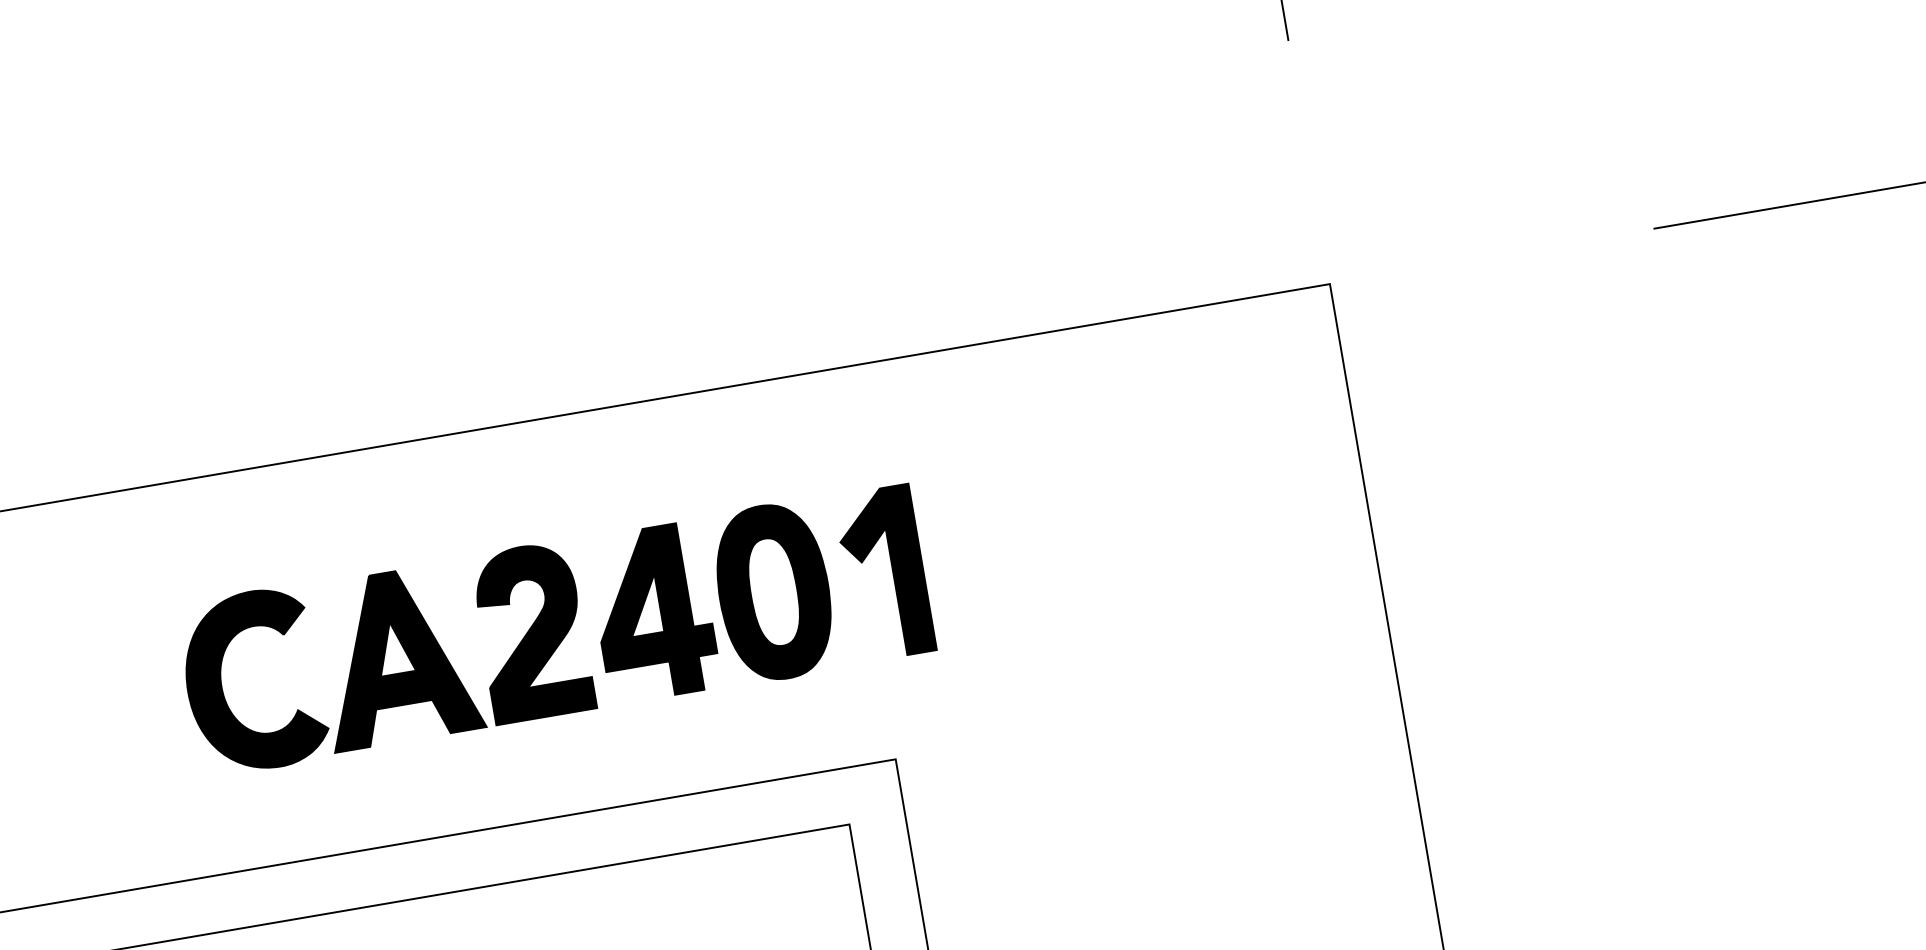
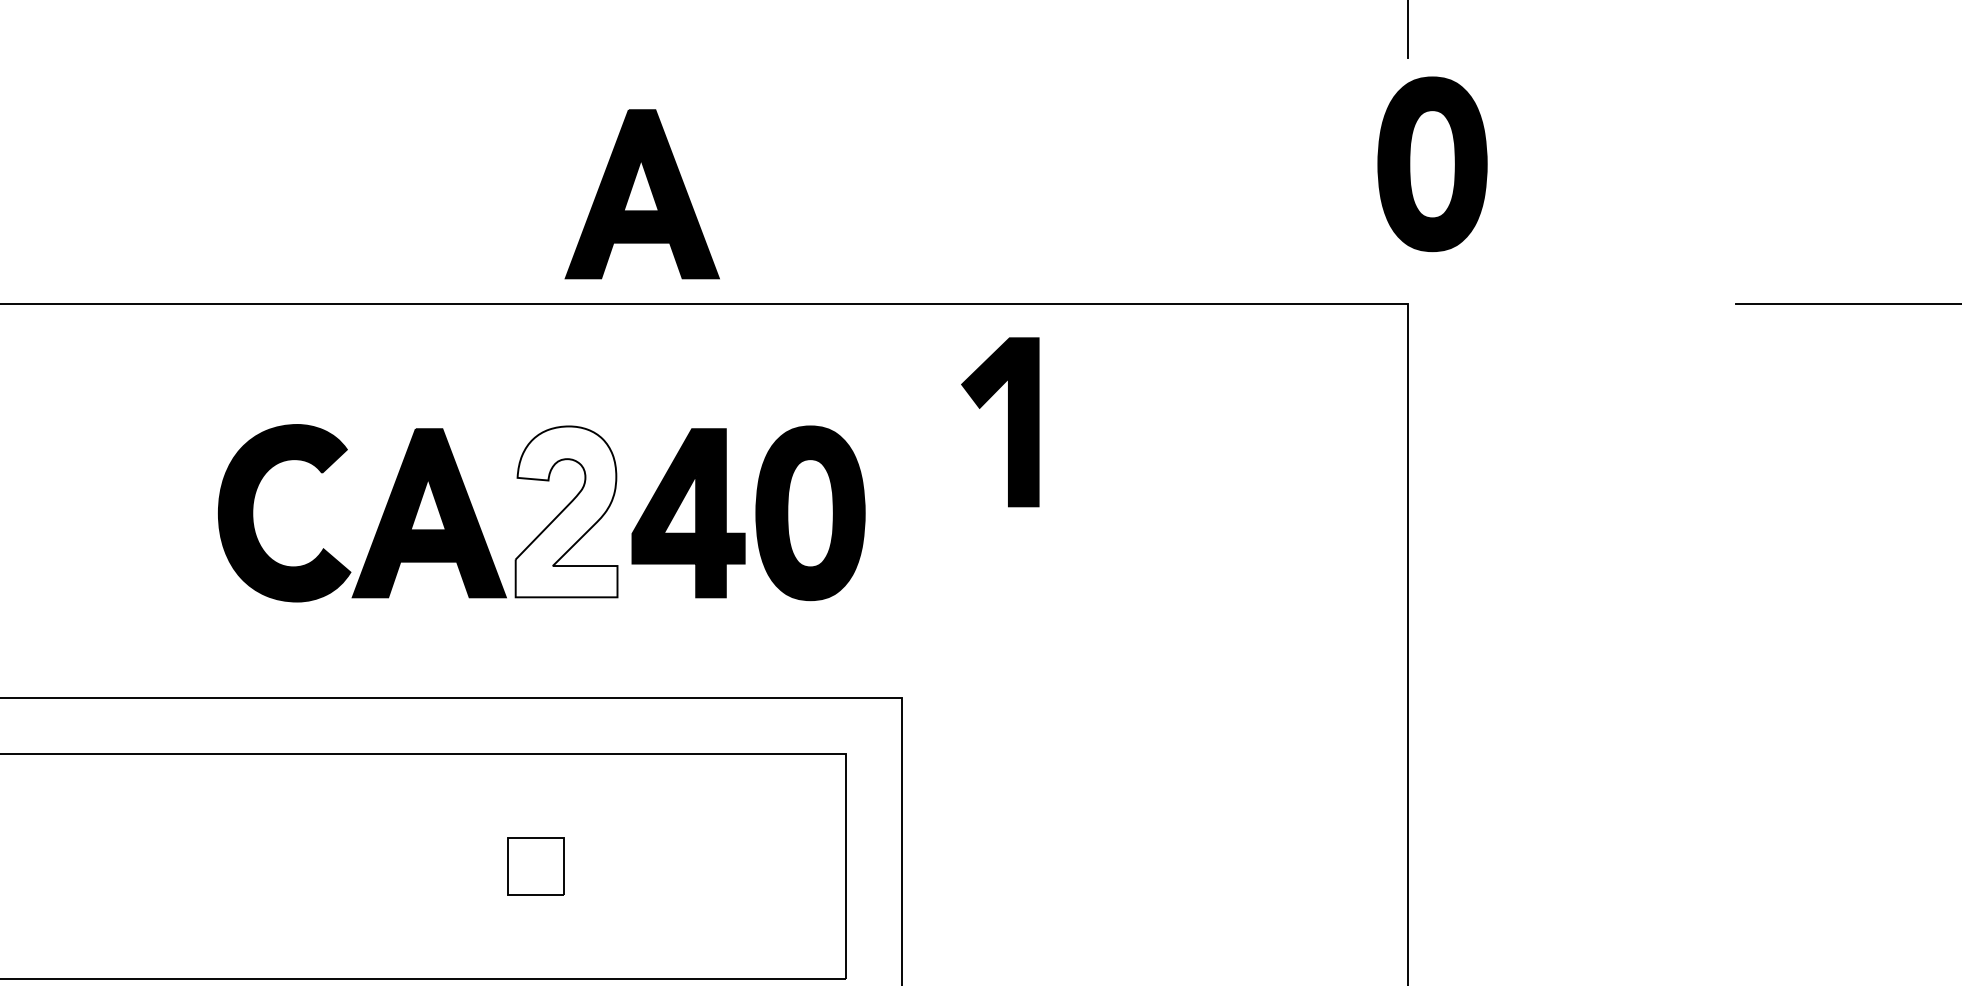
part: (1330, 141) -> (1432, 164), added
part: (552, 305) -> (641, 194), added
part: (892, 572) -> (1008, 422), moved
fill: (532, 631) -> (566, 511), removed

